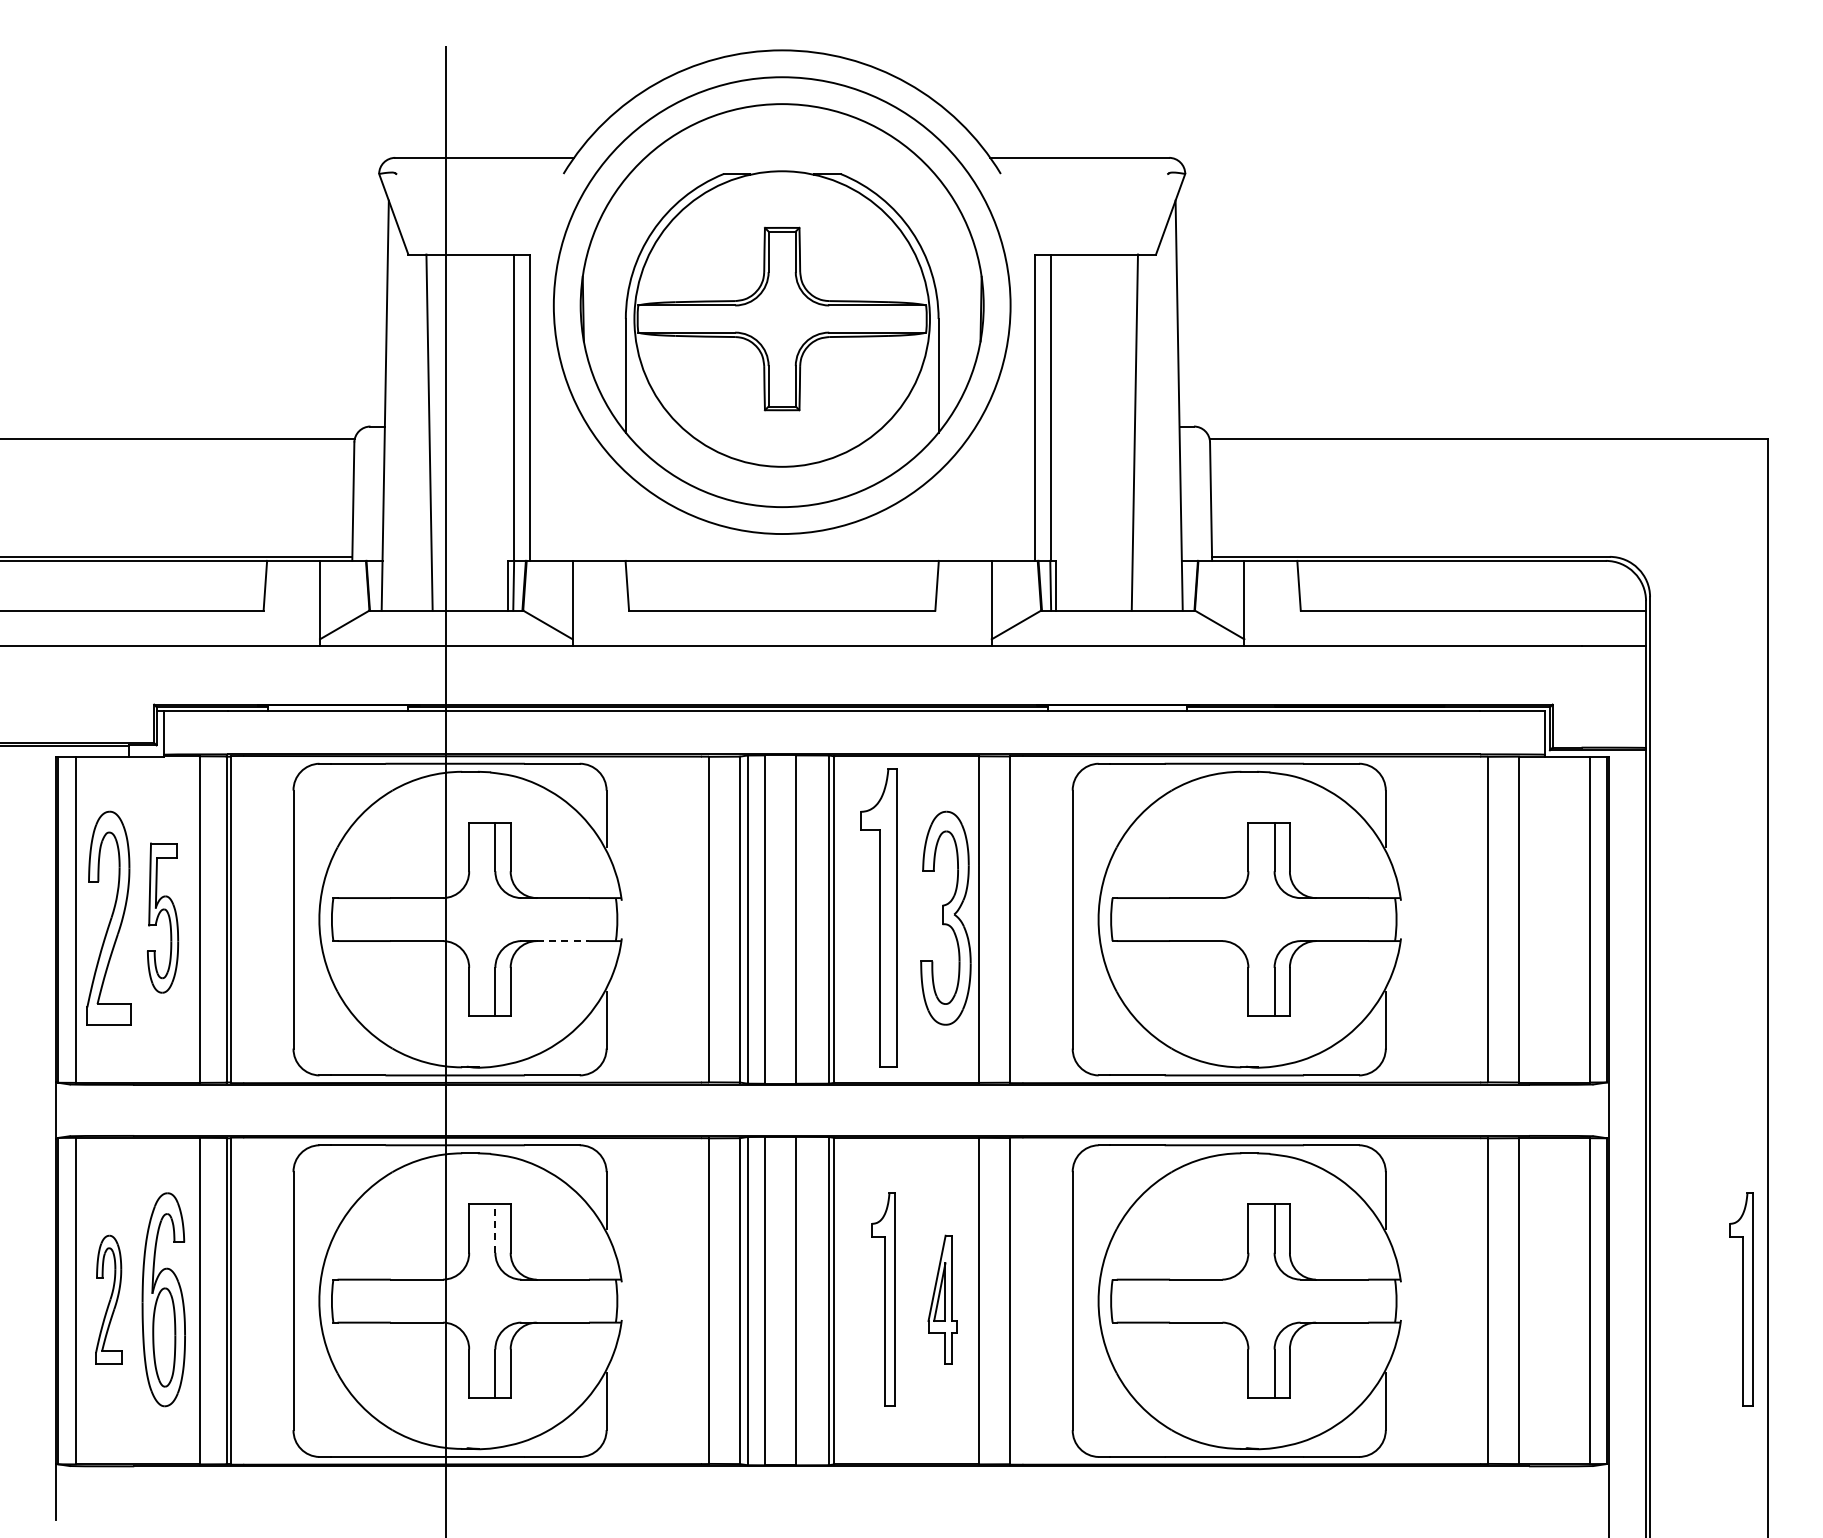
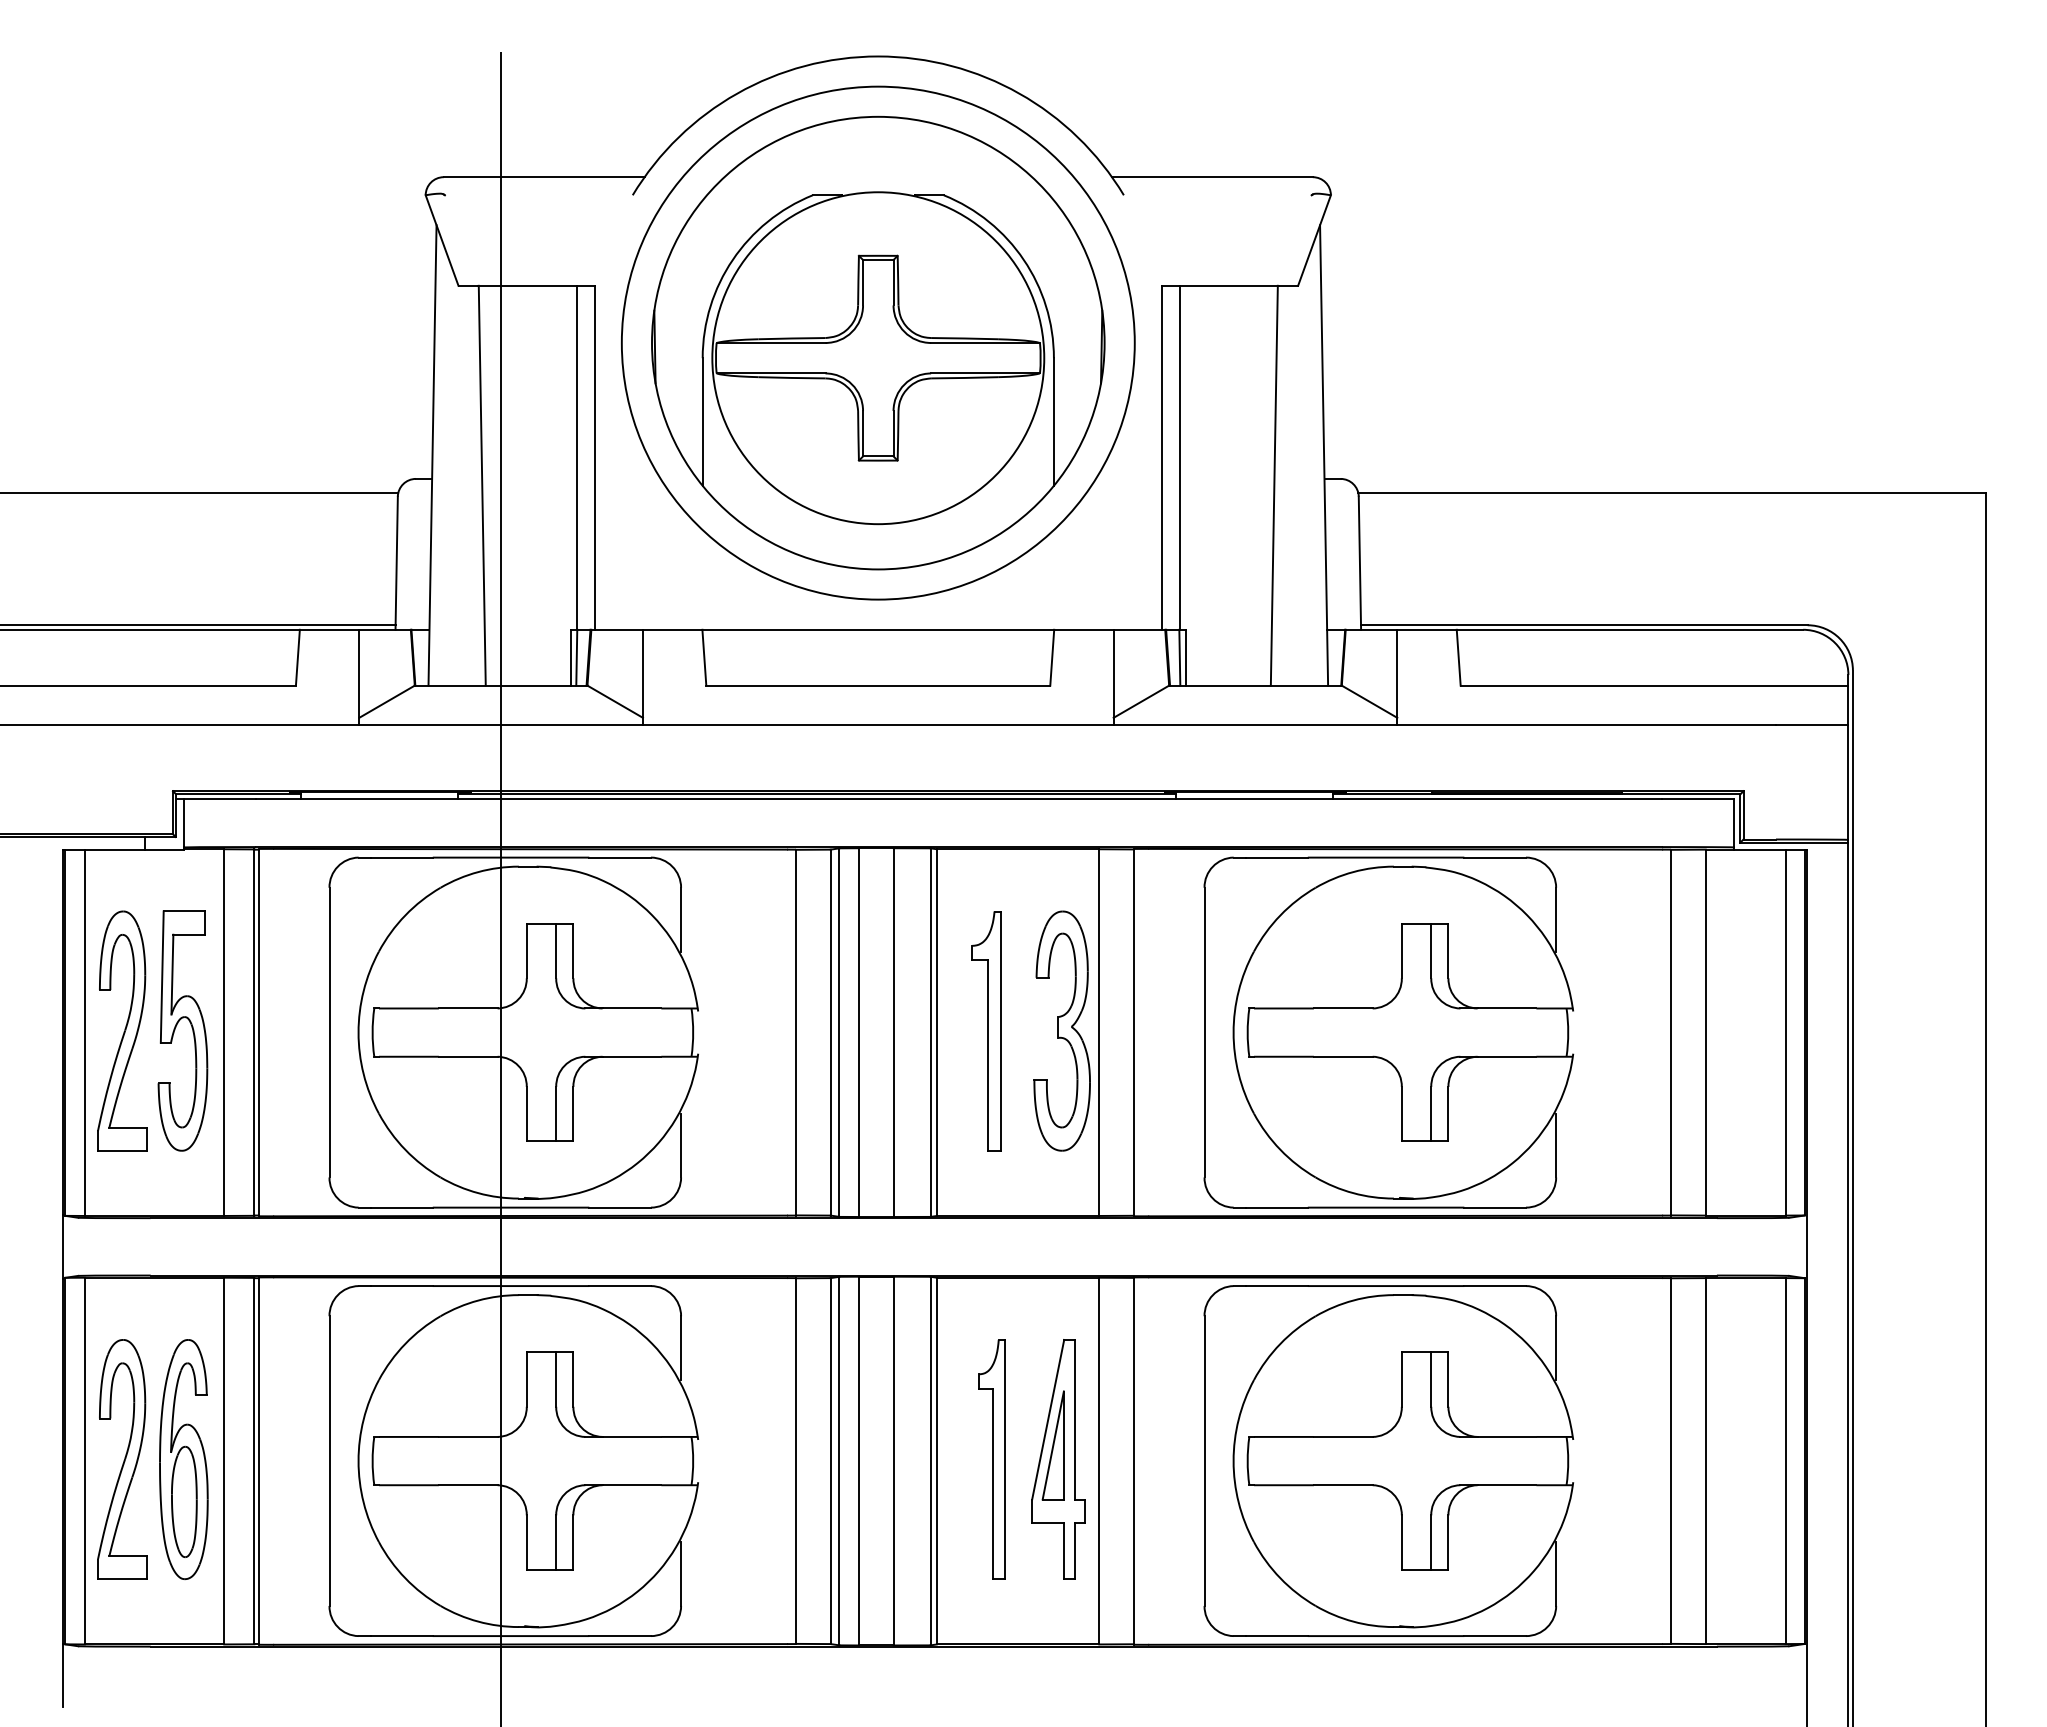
part: (162, 917) -> (182, 1030), size x1.43
part: (878, 918) -> (986, 1031), size x0.71
line: (563, 941) -> (632, 1057), dashed -> solid
line: (495, 1228) -> (556, 1379), dashed -> solid
part: (108, 1299) -> (121, 1459), size x1.67
part: (942, 1299) -> (1058, 1459), size x1.67
part: (1741, 1299) -> (1955, 1459), removed

